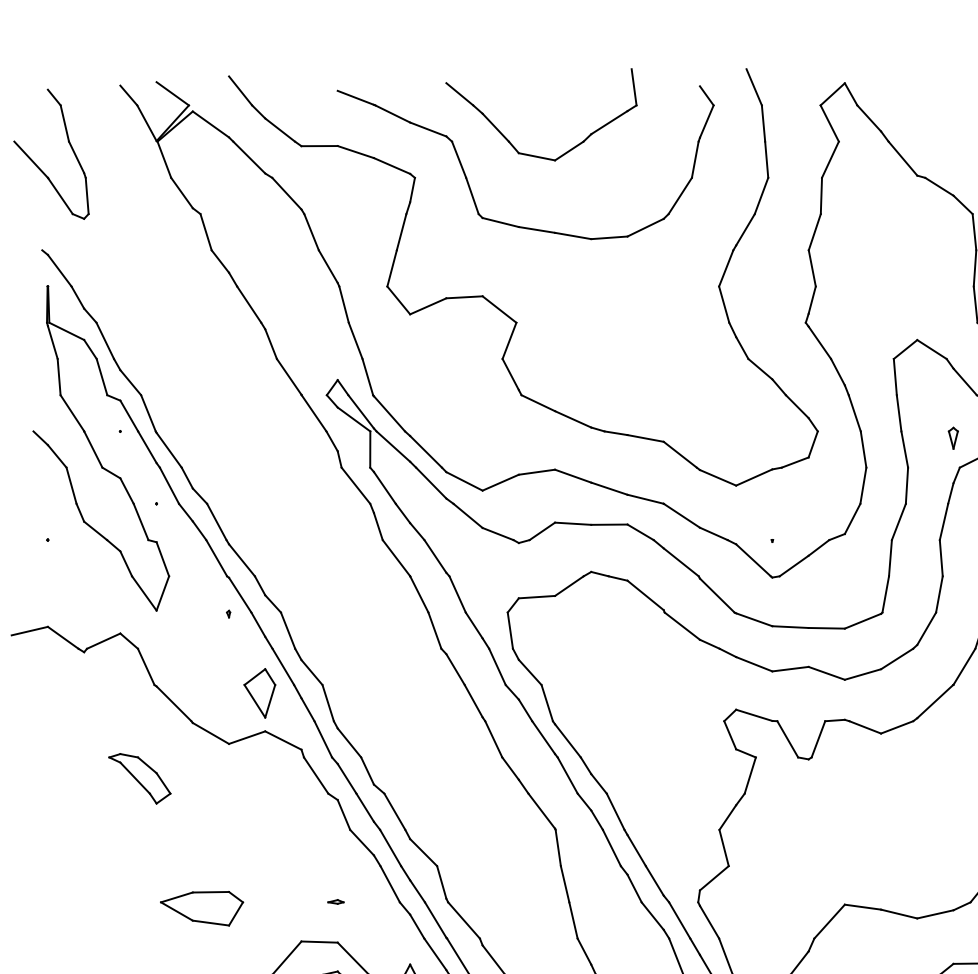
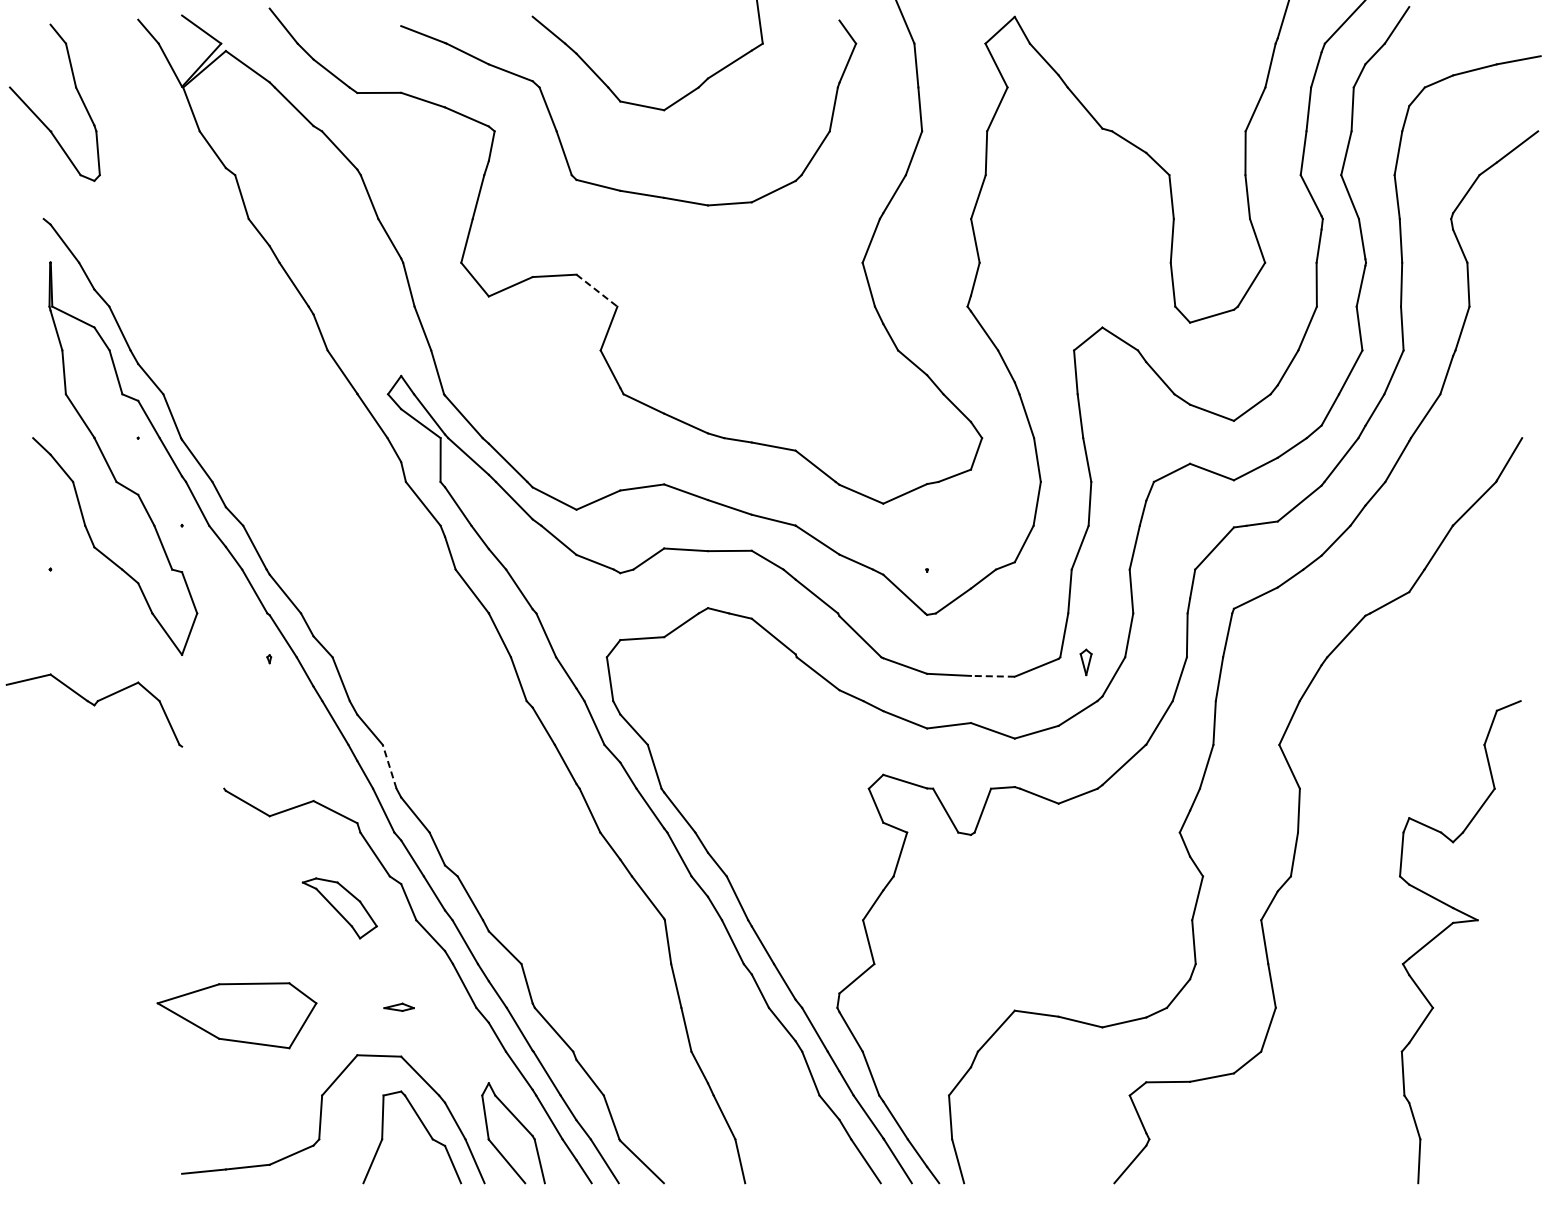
line: (499, 309) -> (596, 290), solid -> dashed
part: (952, 438) -> (1085, 662), moved
line: (826, 628) -> (992, 676), solid -> dashed
part: (259, 692) -> (306, 754), removed
line: (328, 702) -> (389, 766), solid -> dashed
line: (174, 703) -> (203, 767), removed
part: (139, 778) -> (339, 908), moved
part: (335, 902) -> (398, 1007), size x1.6
part: (201, 908) -> (236, 1015), size x1.6

